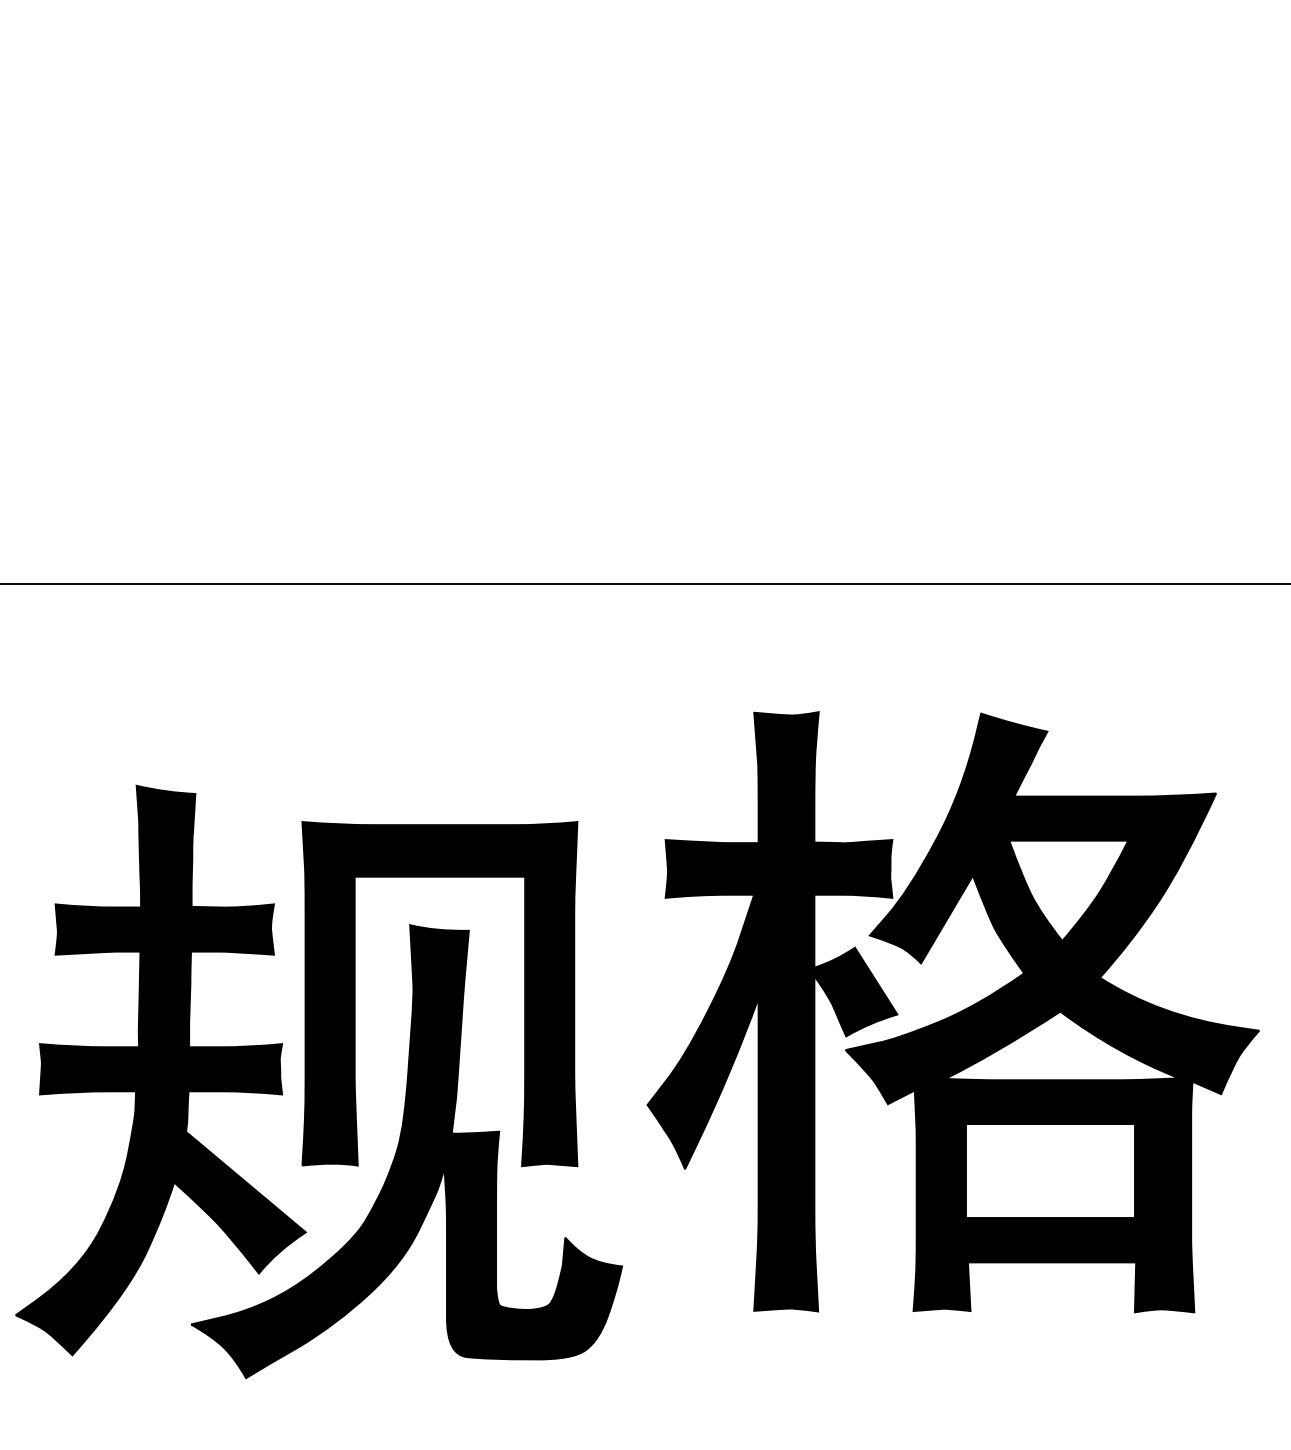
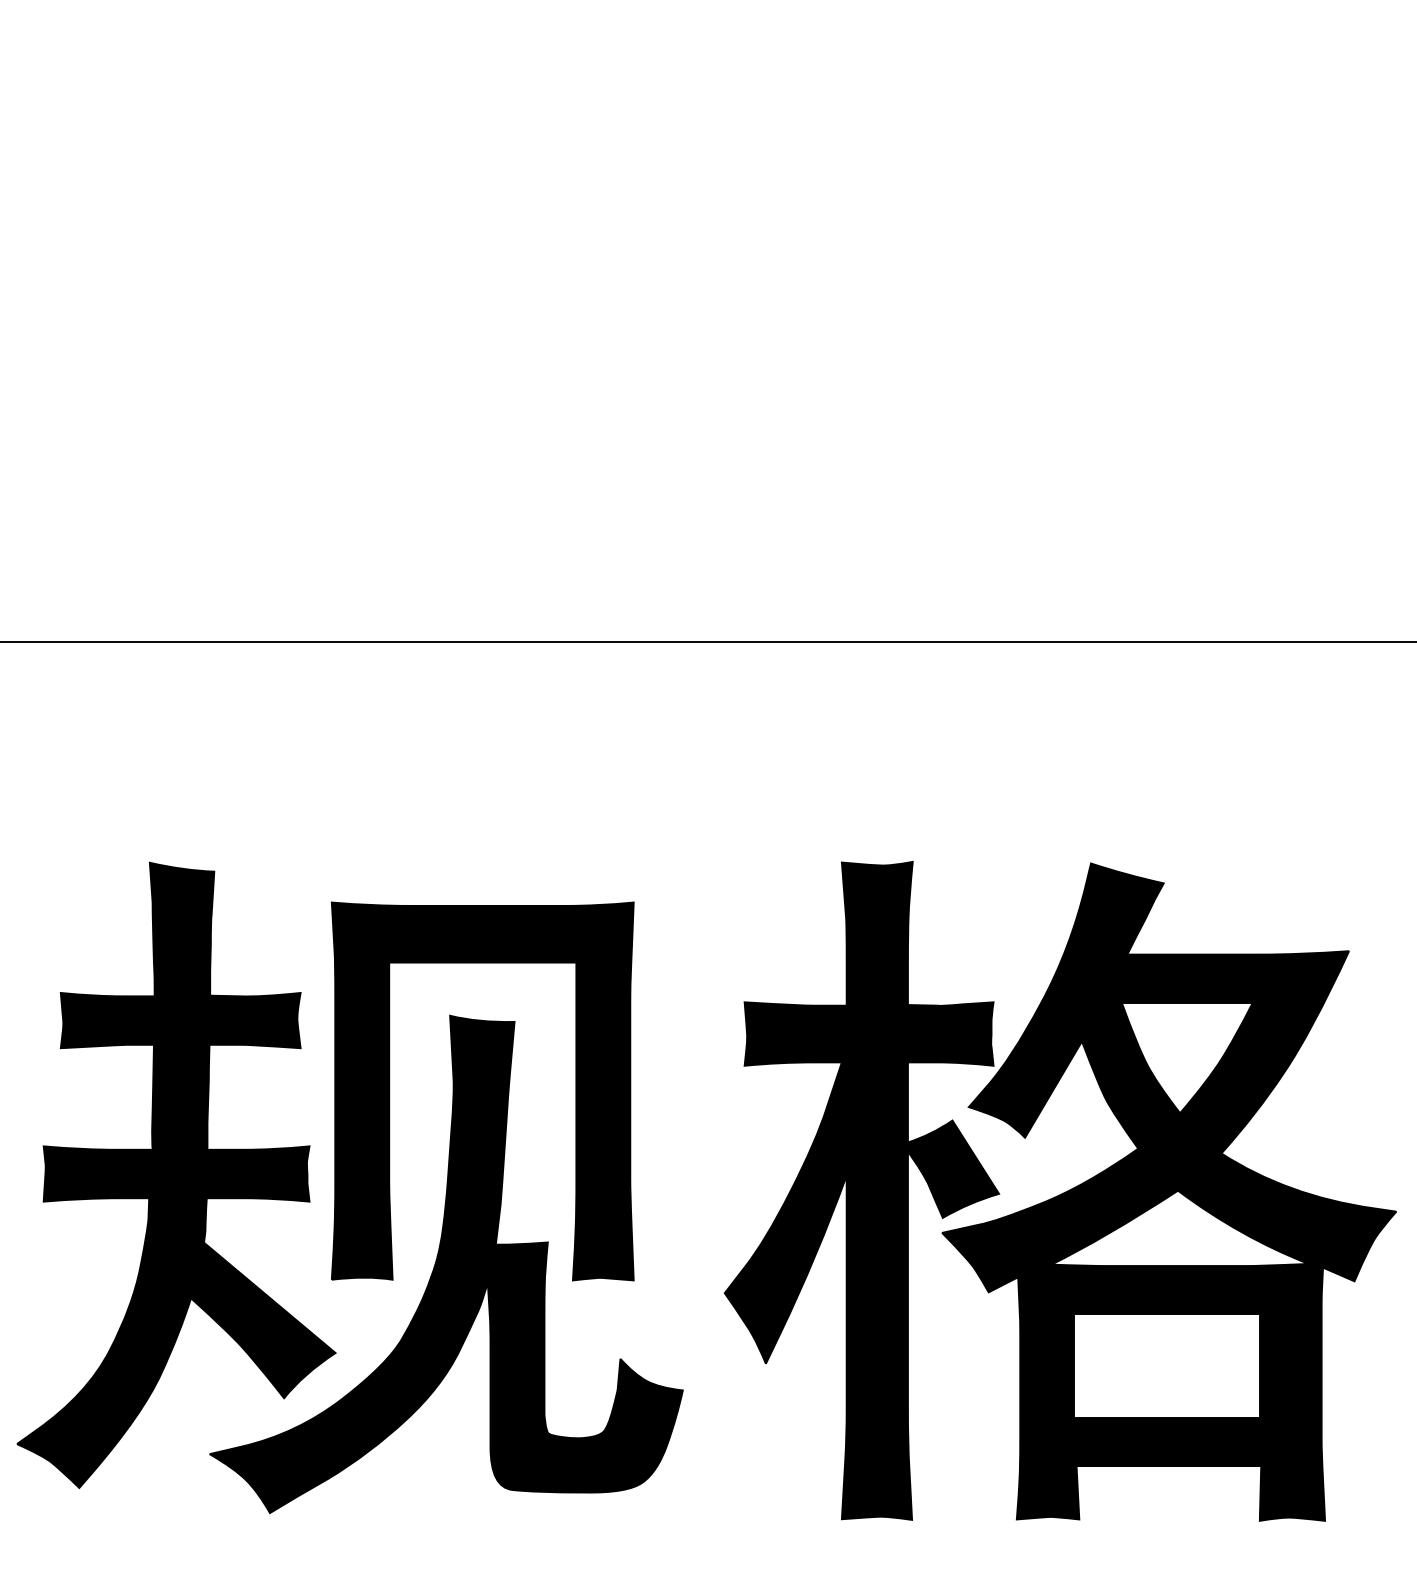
part: (952, 1011) -> (1059, 1190), moved

